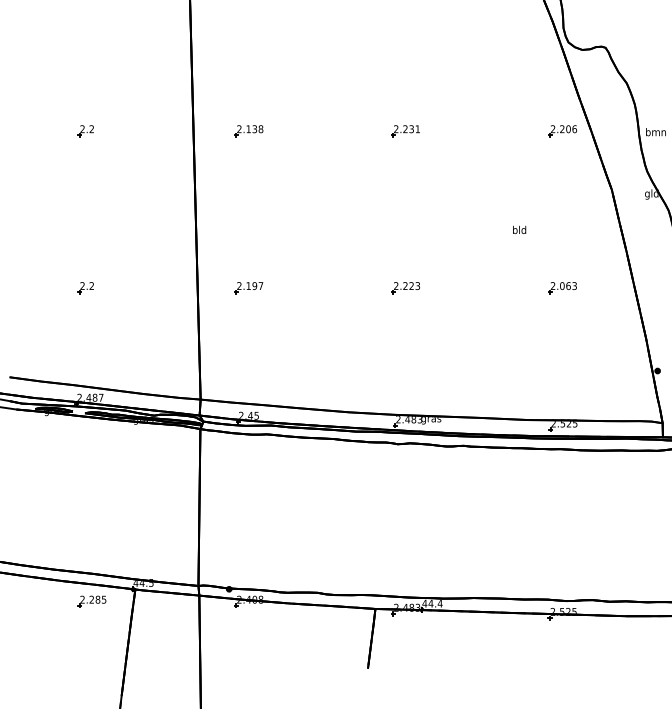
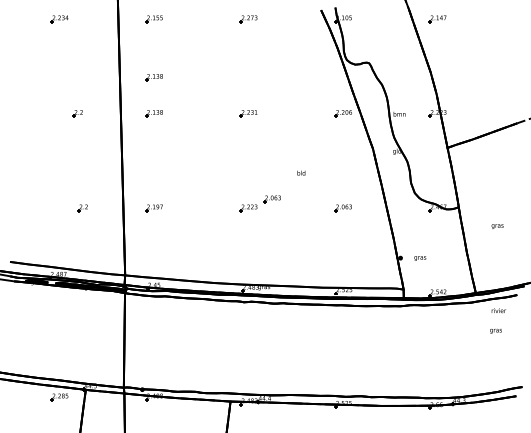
part: (247, 71) -> (153, 77), added
part: (85, 131) -> (77, 113), moved
text: (519, 228) -> (301, 172), moved
part: (443, 273) -> (271, 199), added
part: (85, 288) -> (82, 208), moved

